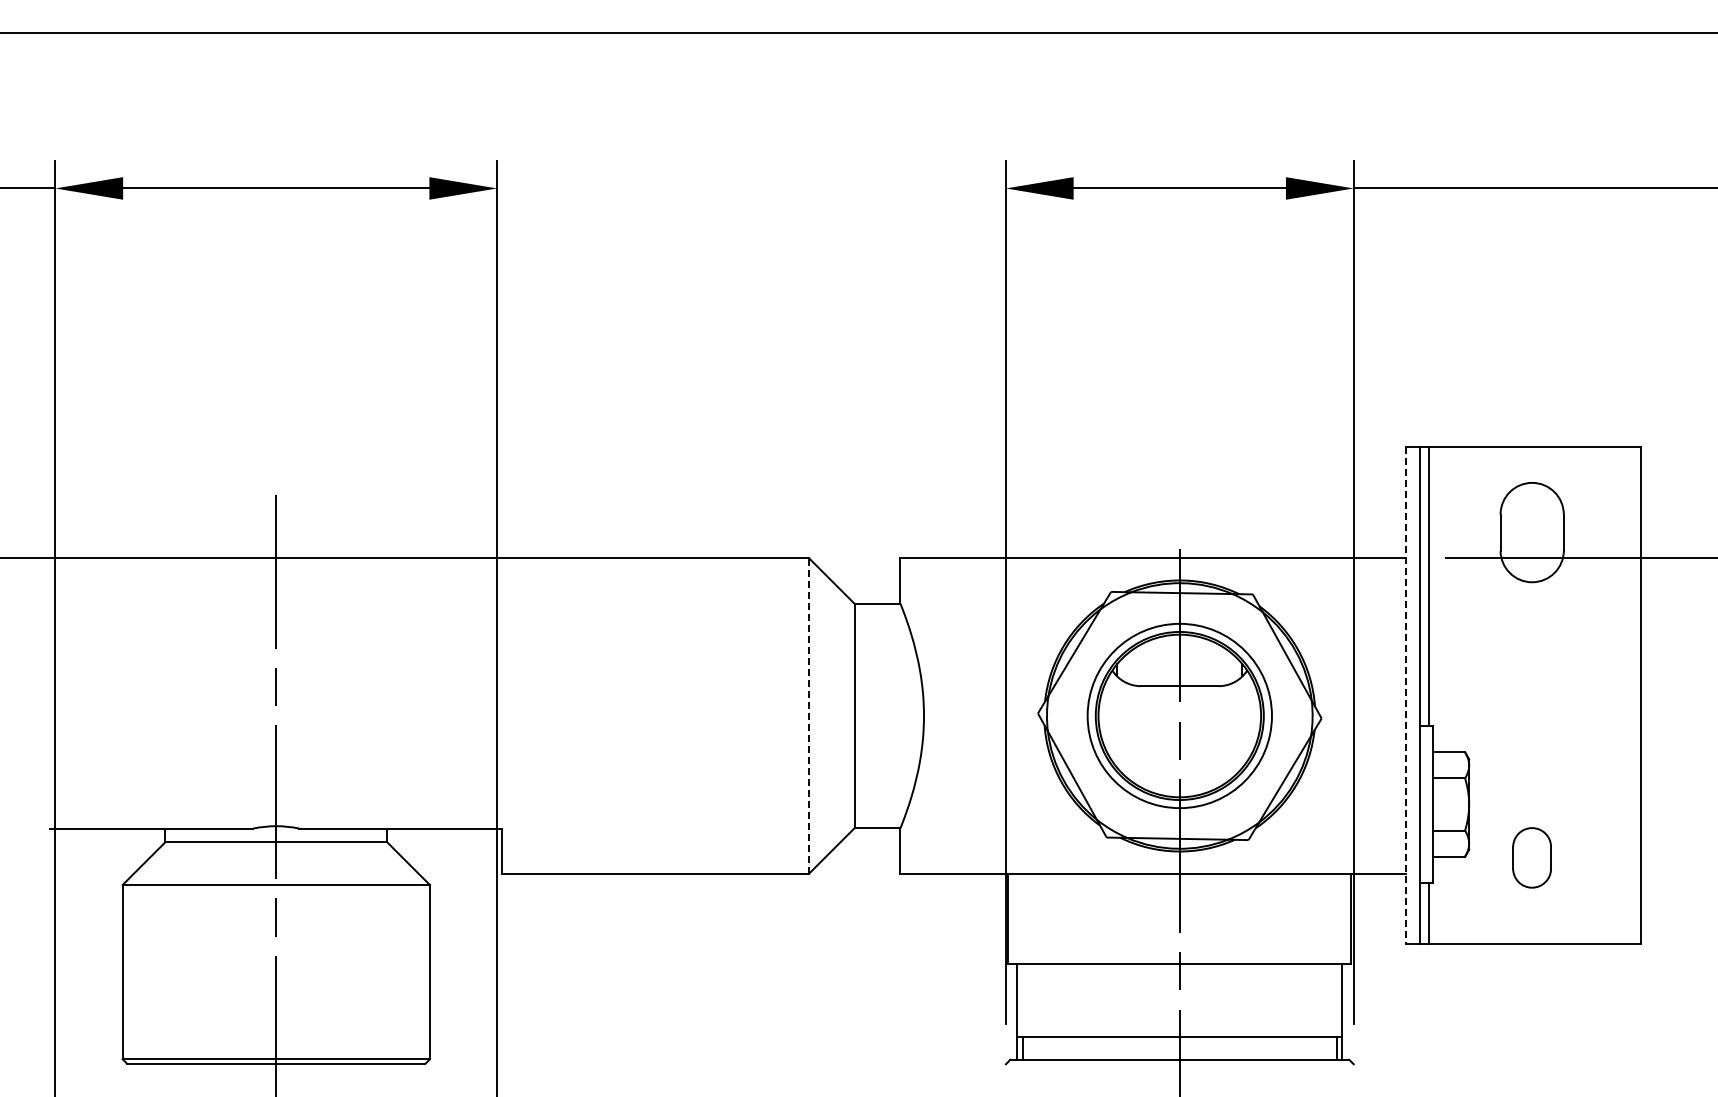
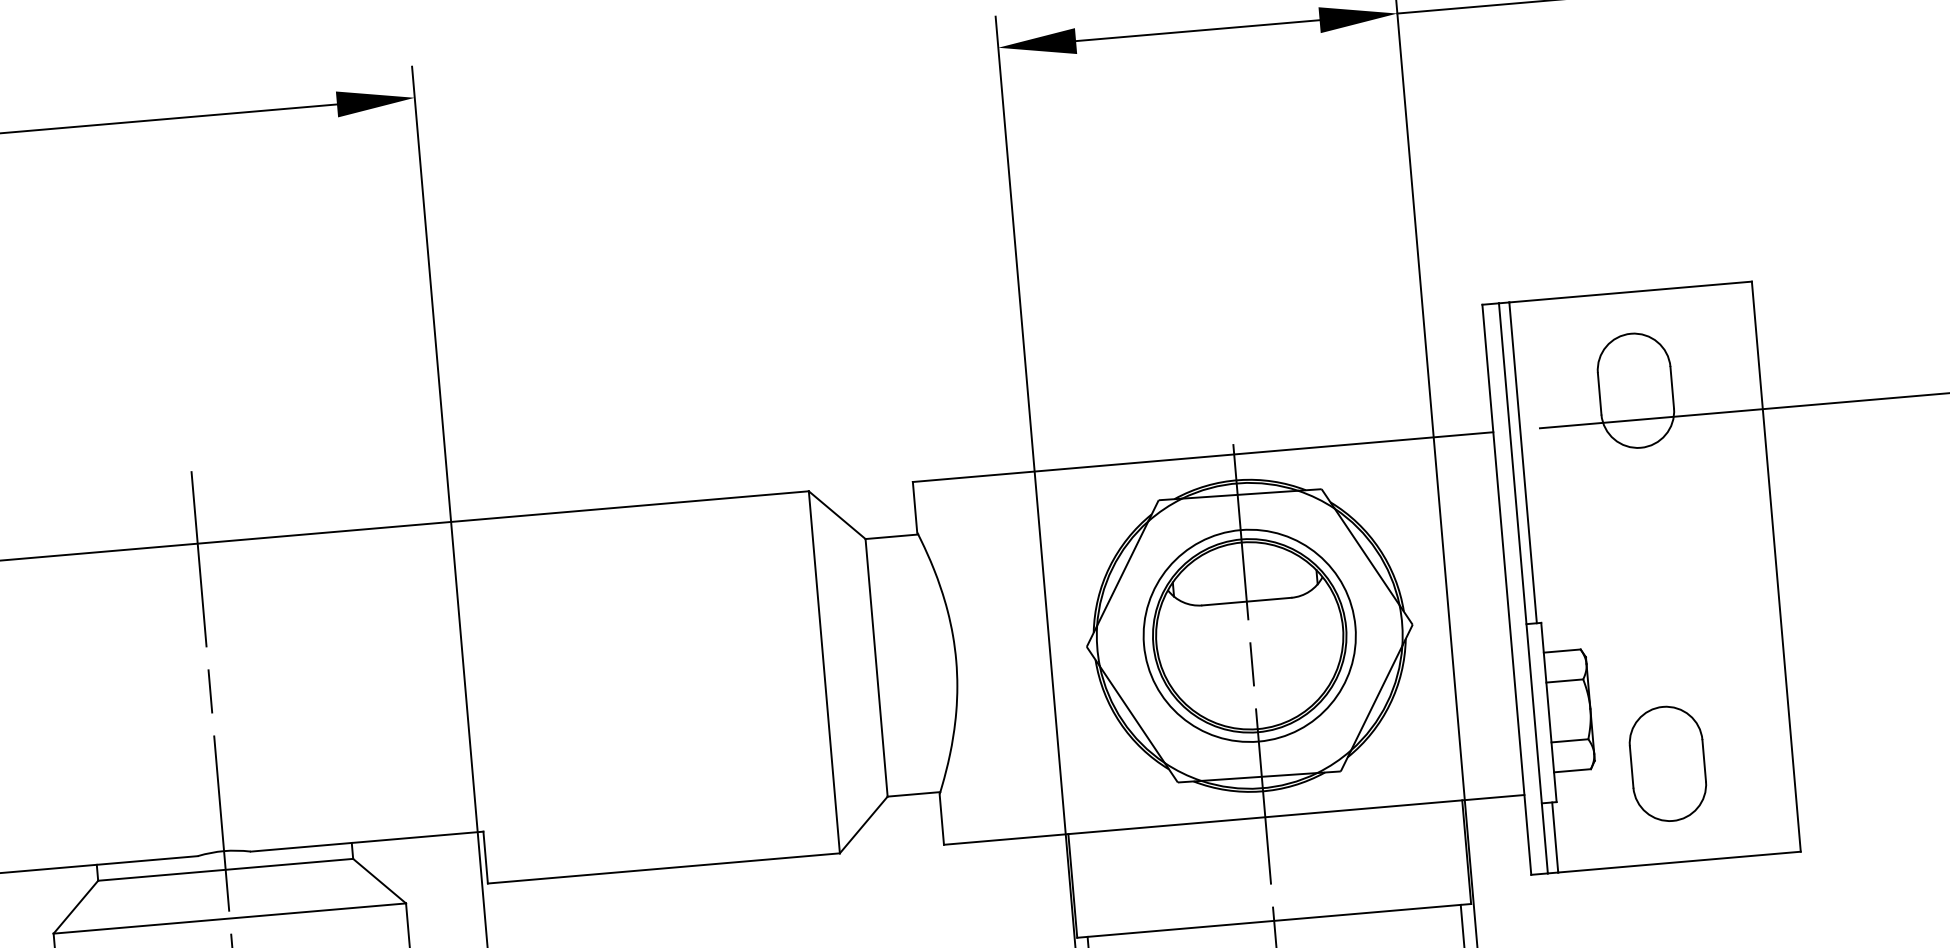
line: (1405, 695) -> (1506, 590), dashed -> solid
line: (809, 715) -> (824, 671), dashed -> solid
part: (1531, 857) -> (1667, 763), size x1.67

